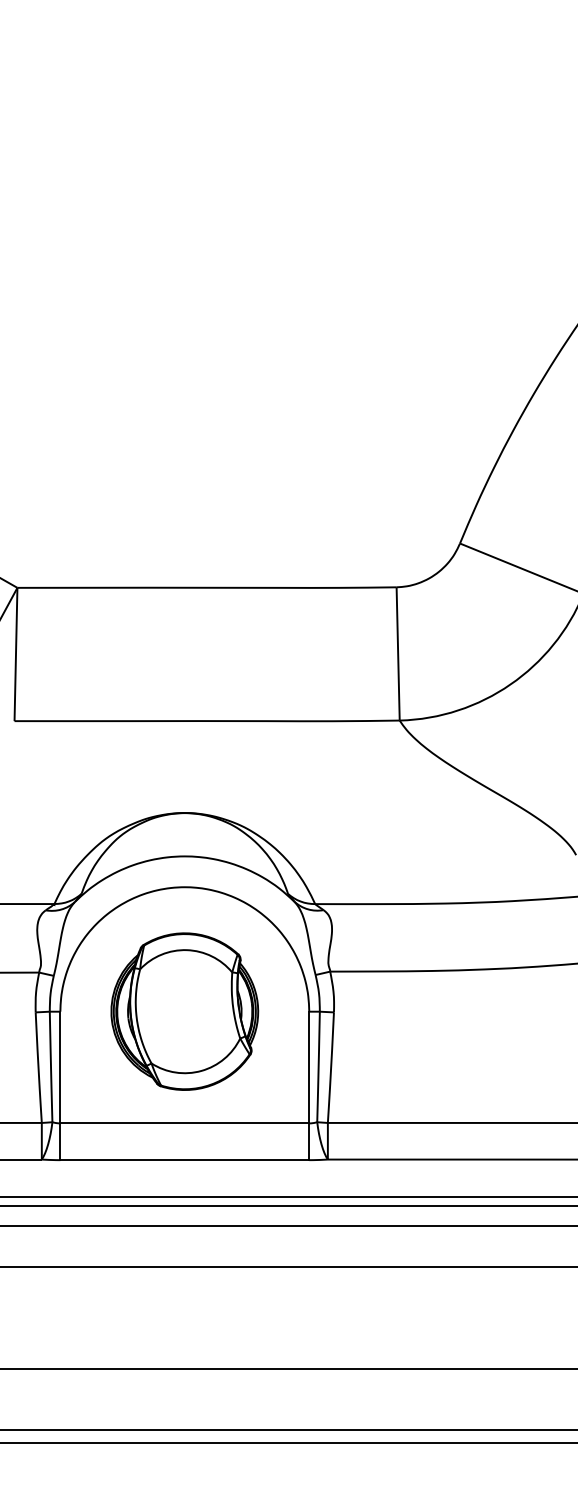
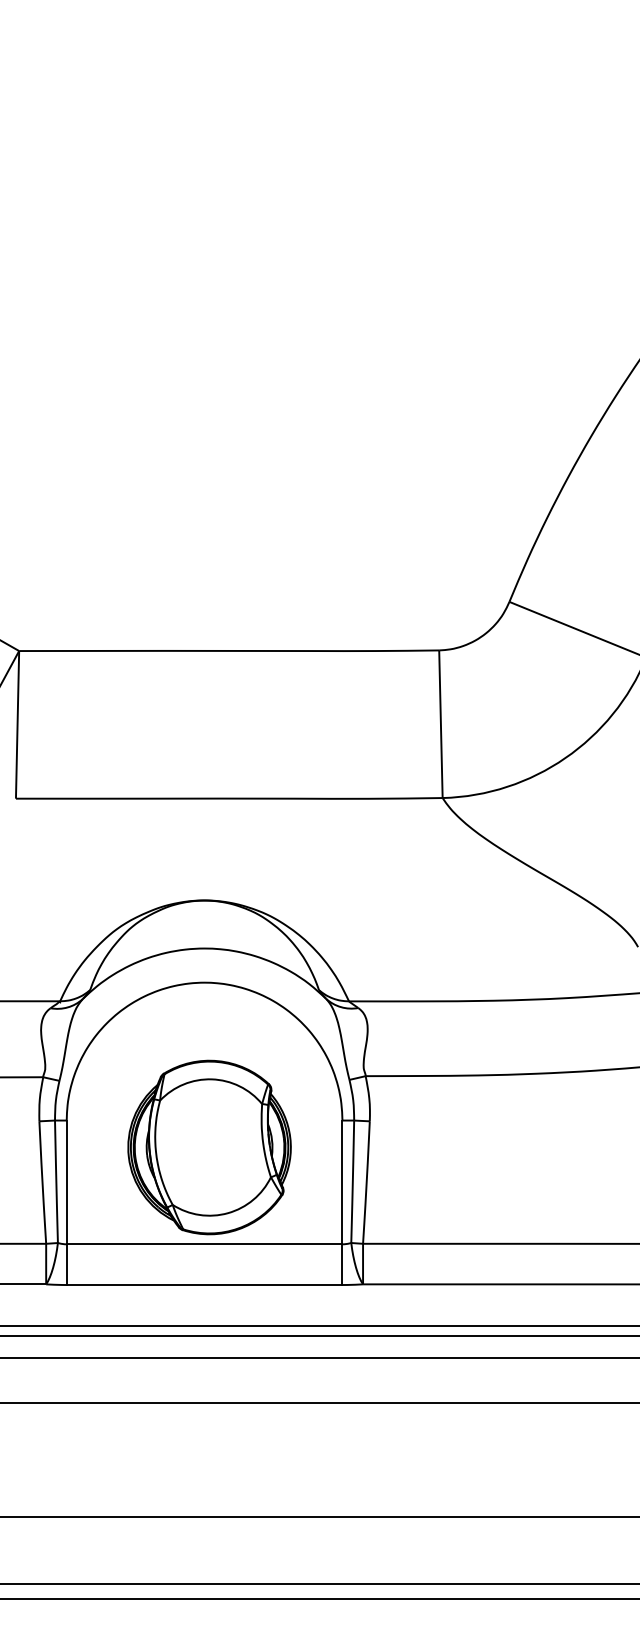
part: (184, 1011) -> (209, 1147), moved

